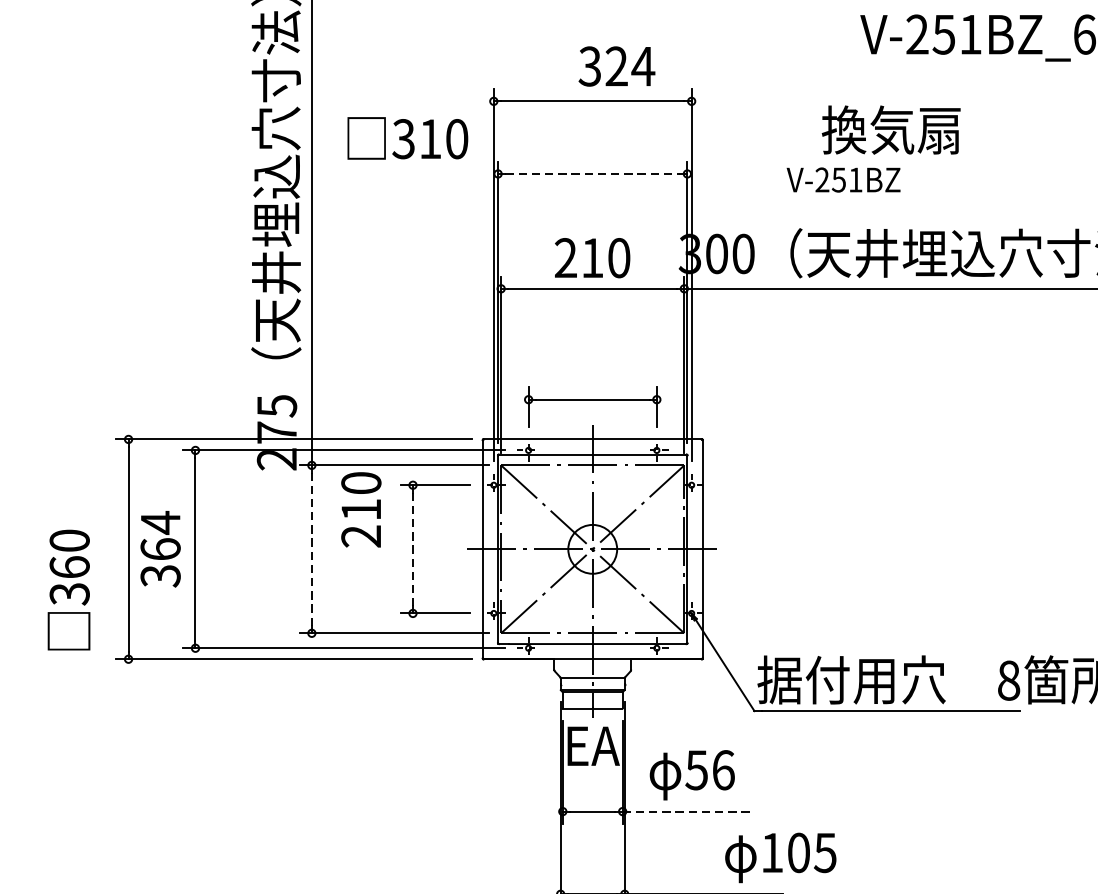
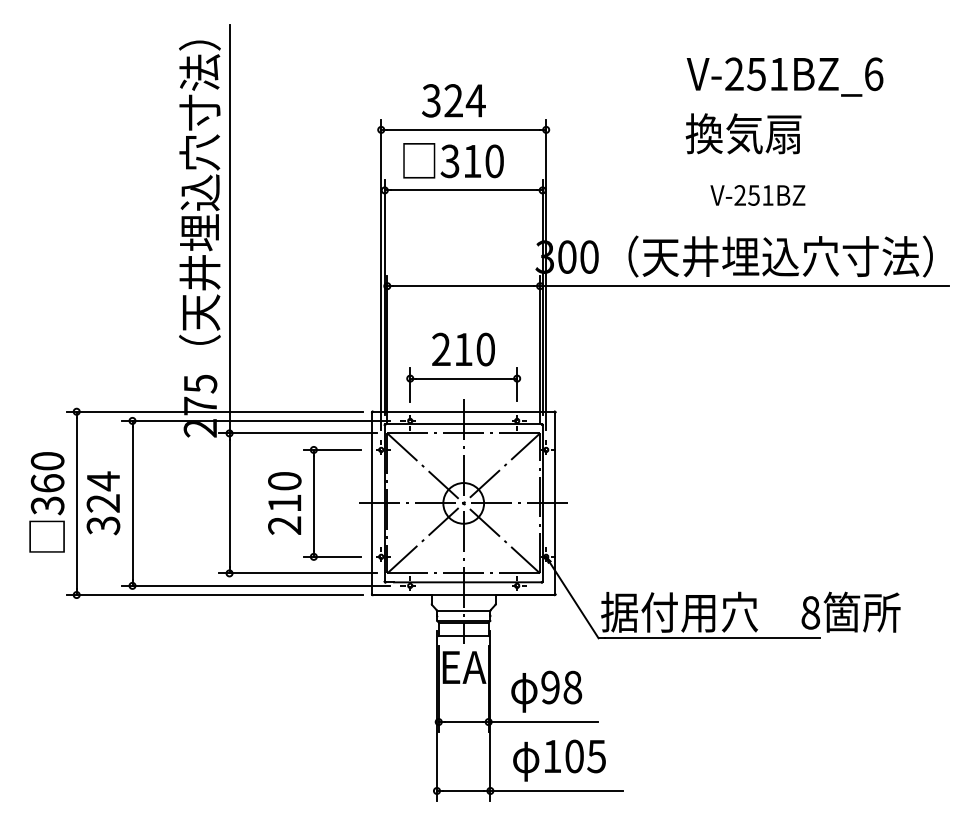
text: (616, 66) -> (453, 100), moved
text: (891, 129) -> (743, 133), moved
text: (407, 138) -> (453, 160), moved
line: (592, 174) -> (463, 190), dashed -> solid
text: (843, 180) -> (757, 195), moved
text: (592, 258) -> (463, 349), moved
text: (360, 509) -> (284, 503), moved
text: (160, 549) -> (103, 503), 364 -> 324
line: (311, 549) -> (229, 503), dashed -> solid
line: (412, 549) -> (313, 503), dashed -> solid
text: (68, 590) -> (46, 502), moved
text: (710, 770) -> (561, 687), 56 -> 98
line: (688, 812) -> (543, 722), dashed -> solid
text: (780, 857) -> (559, 760), moved

